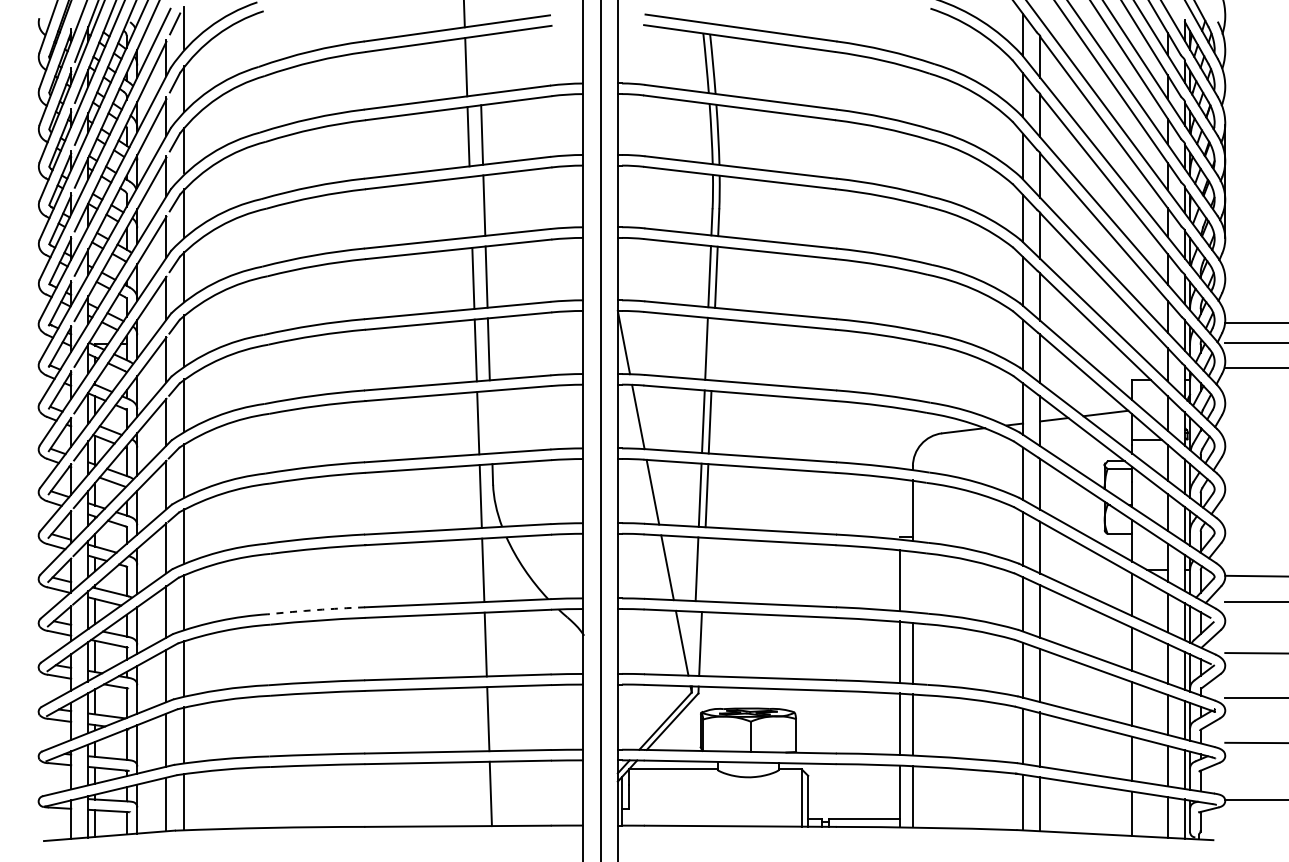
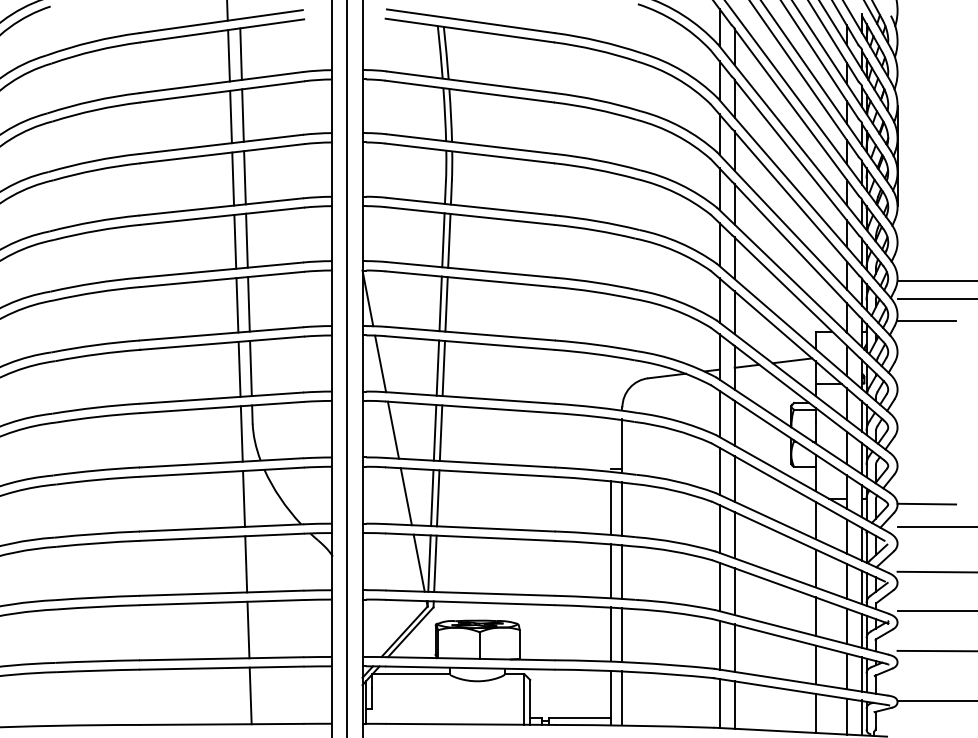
line: (479, 65) -> (240, 54), added
line: (470, 207) -> (232, 179), added
line: (712, 349) -> (445, 304), added
line: (491, 421) -> (251, 367), added
line: (703, 569) -> (437, 498), added
line: (912, 580) -> (622, 507), added
arc: (316, 610) -> (97, 534), dashed -> solid
line: (693, 643) -> (429, 563), added

